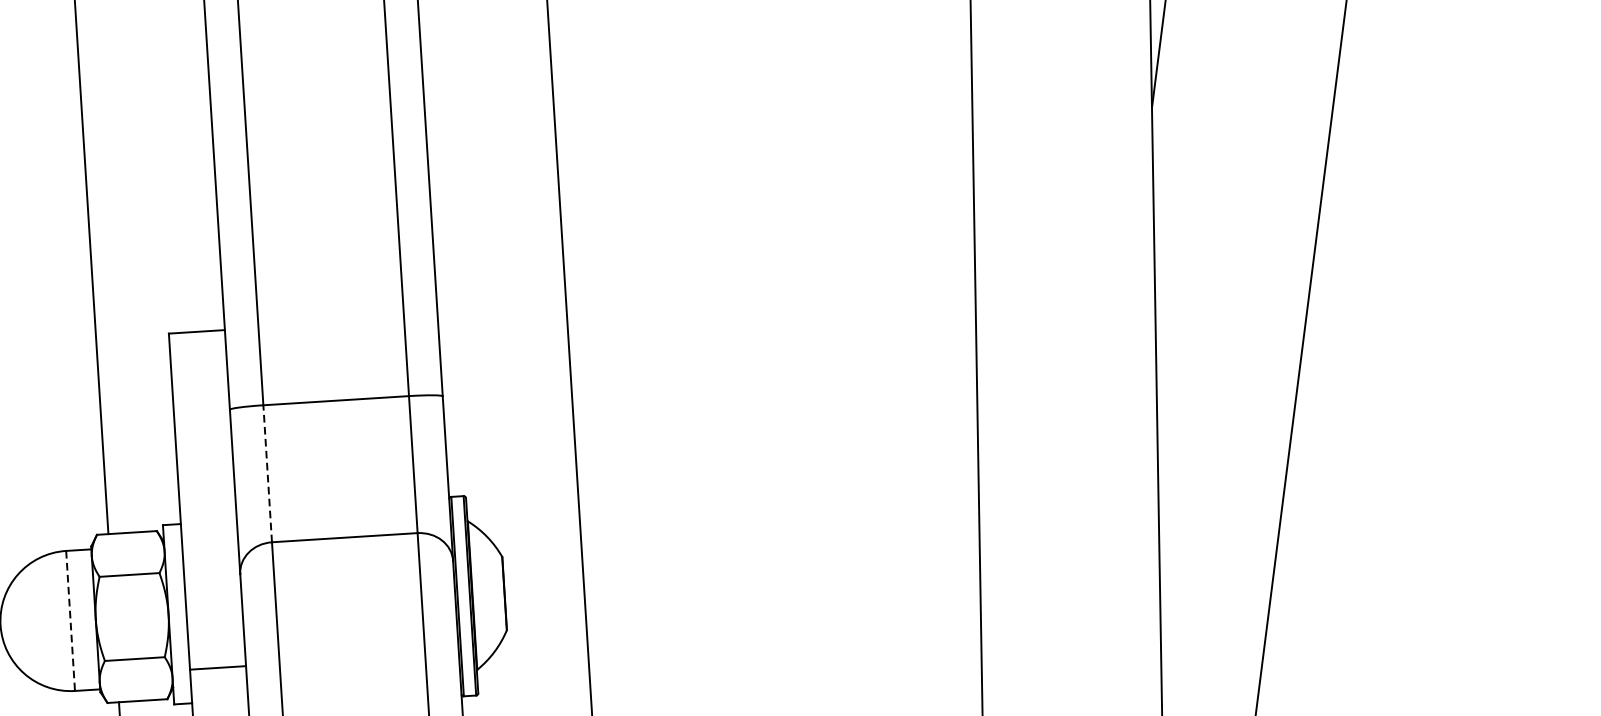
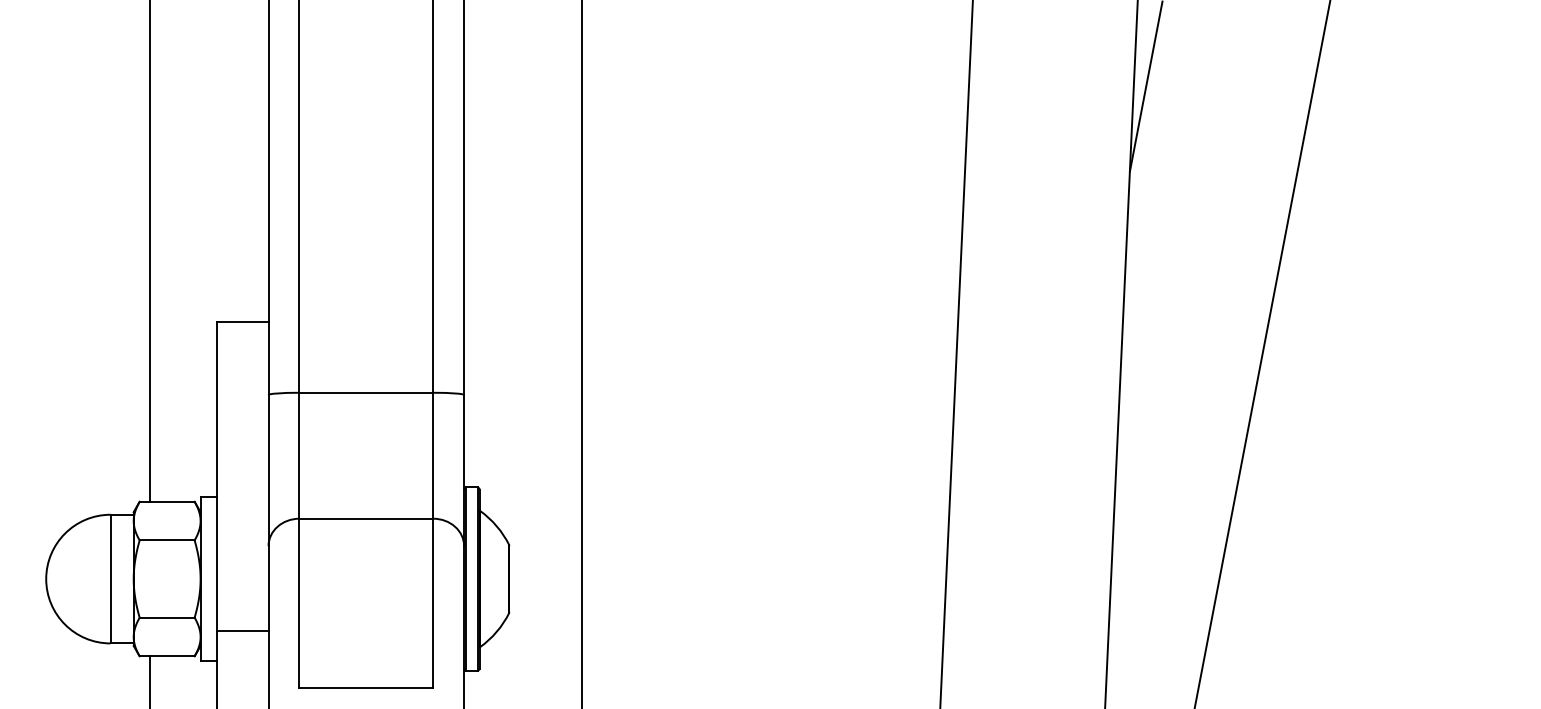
line: (267, 473) -> (299, 455), dashed -> solid
line: (70, 621) -> (110, 579), dashed -> solid

